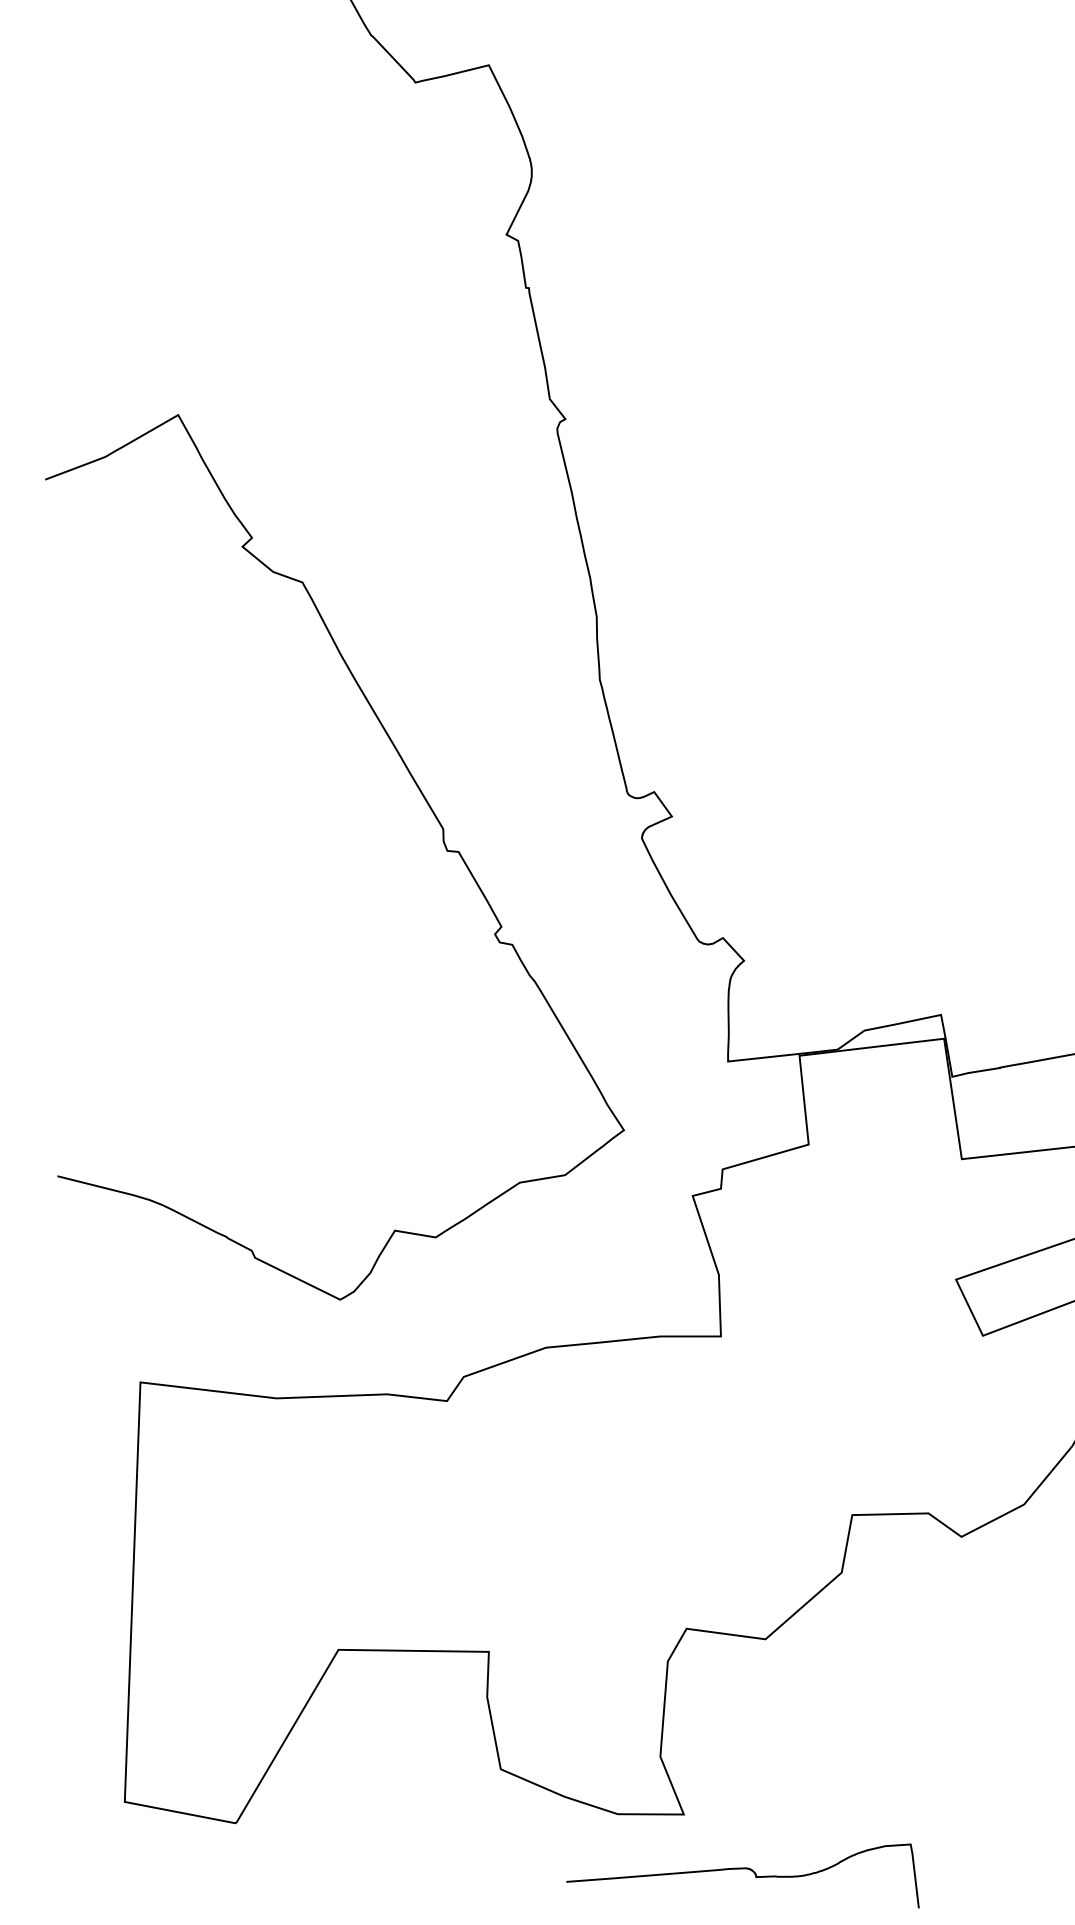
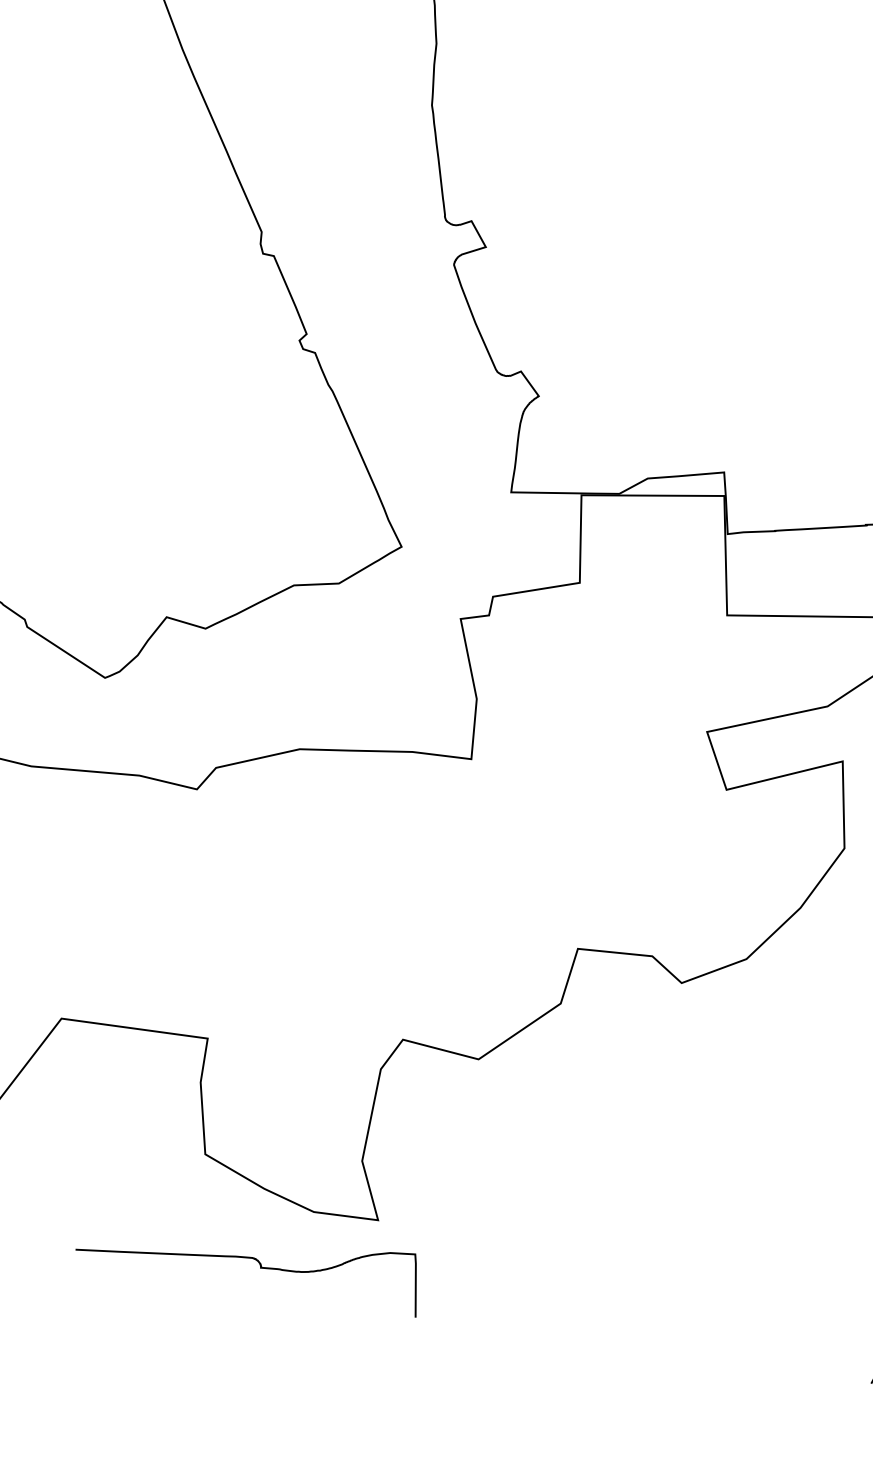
curve: (742, 1869) -> (248, 1258), moved

